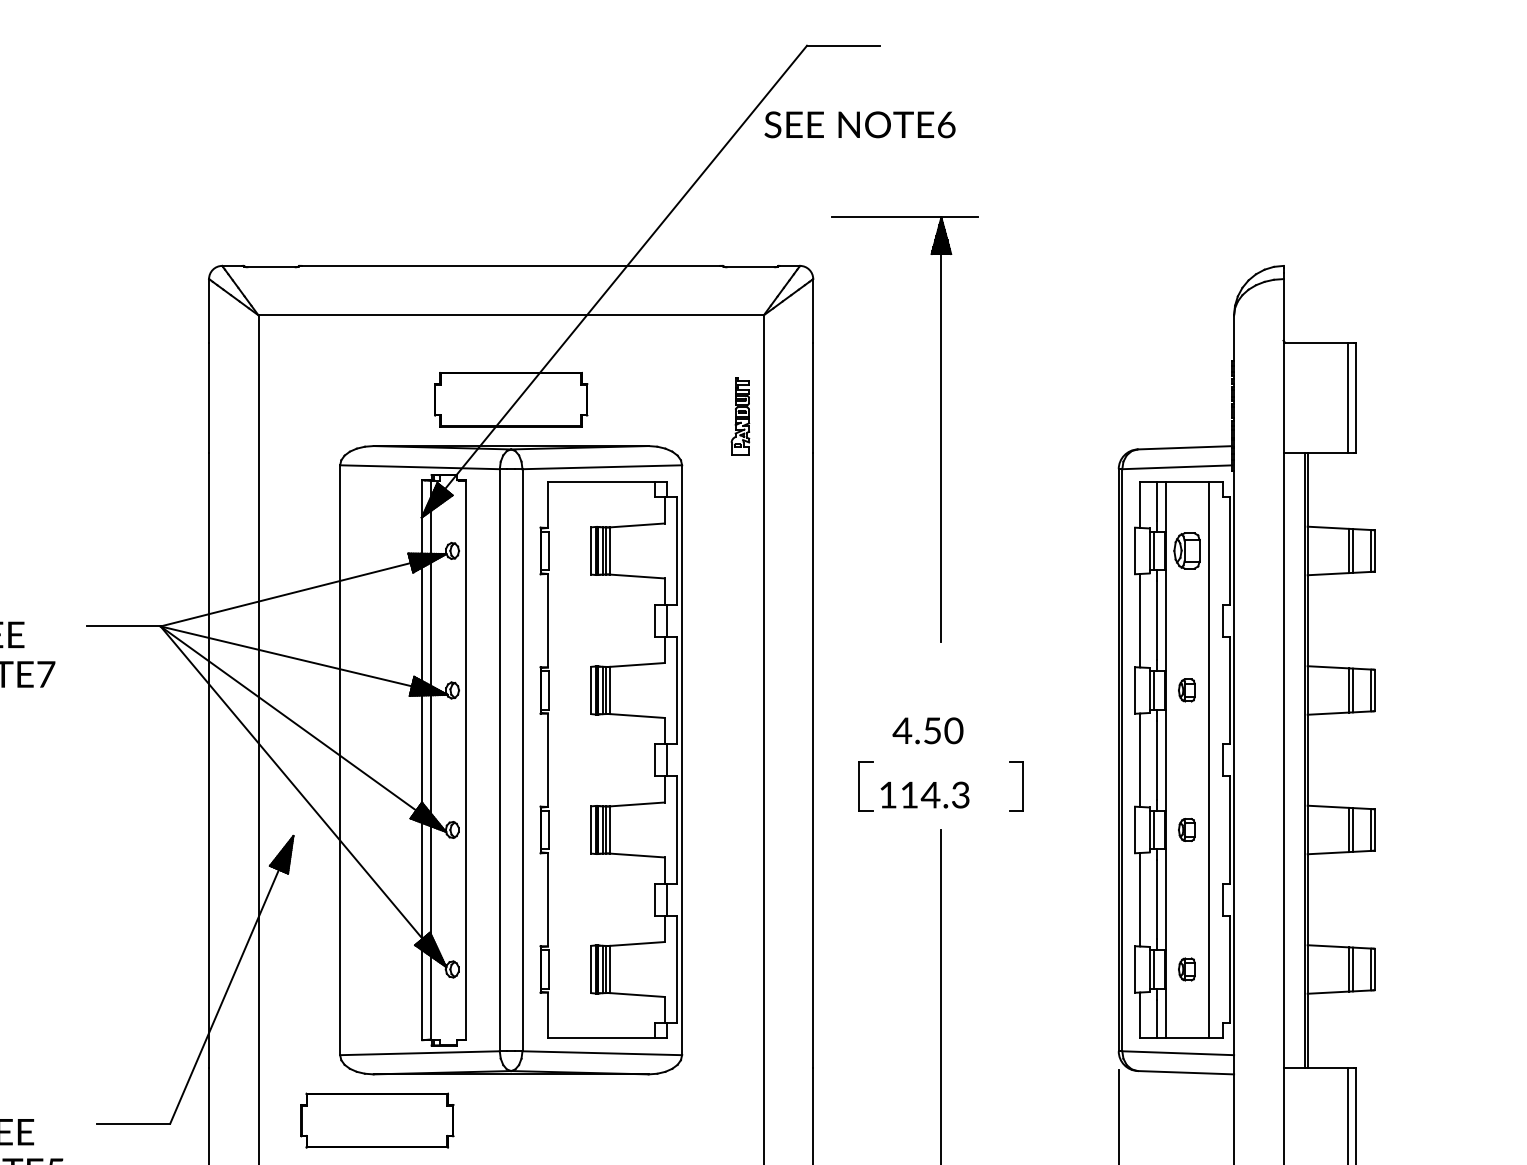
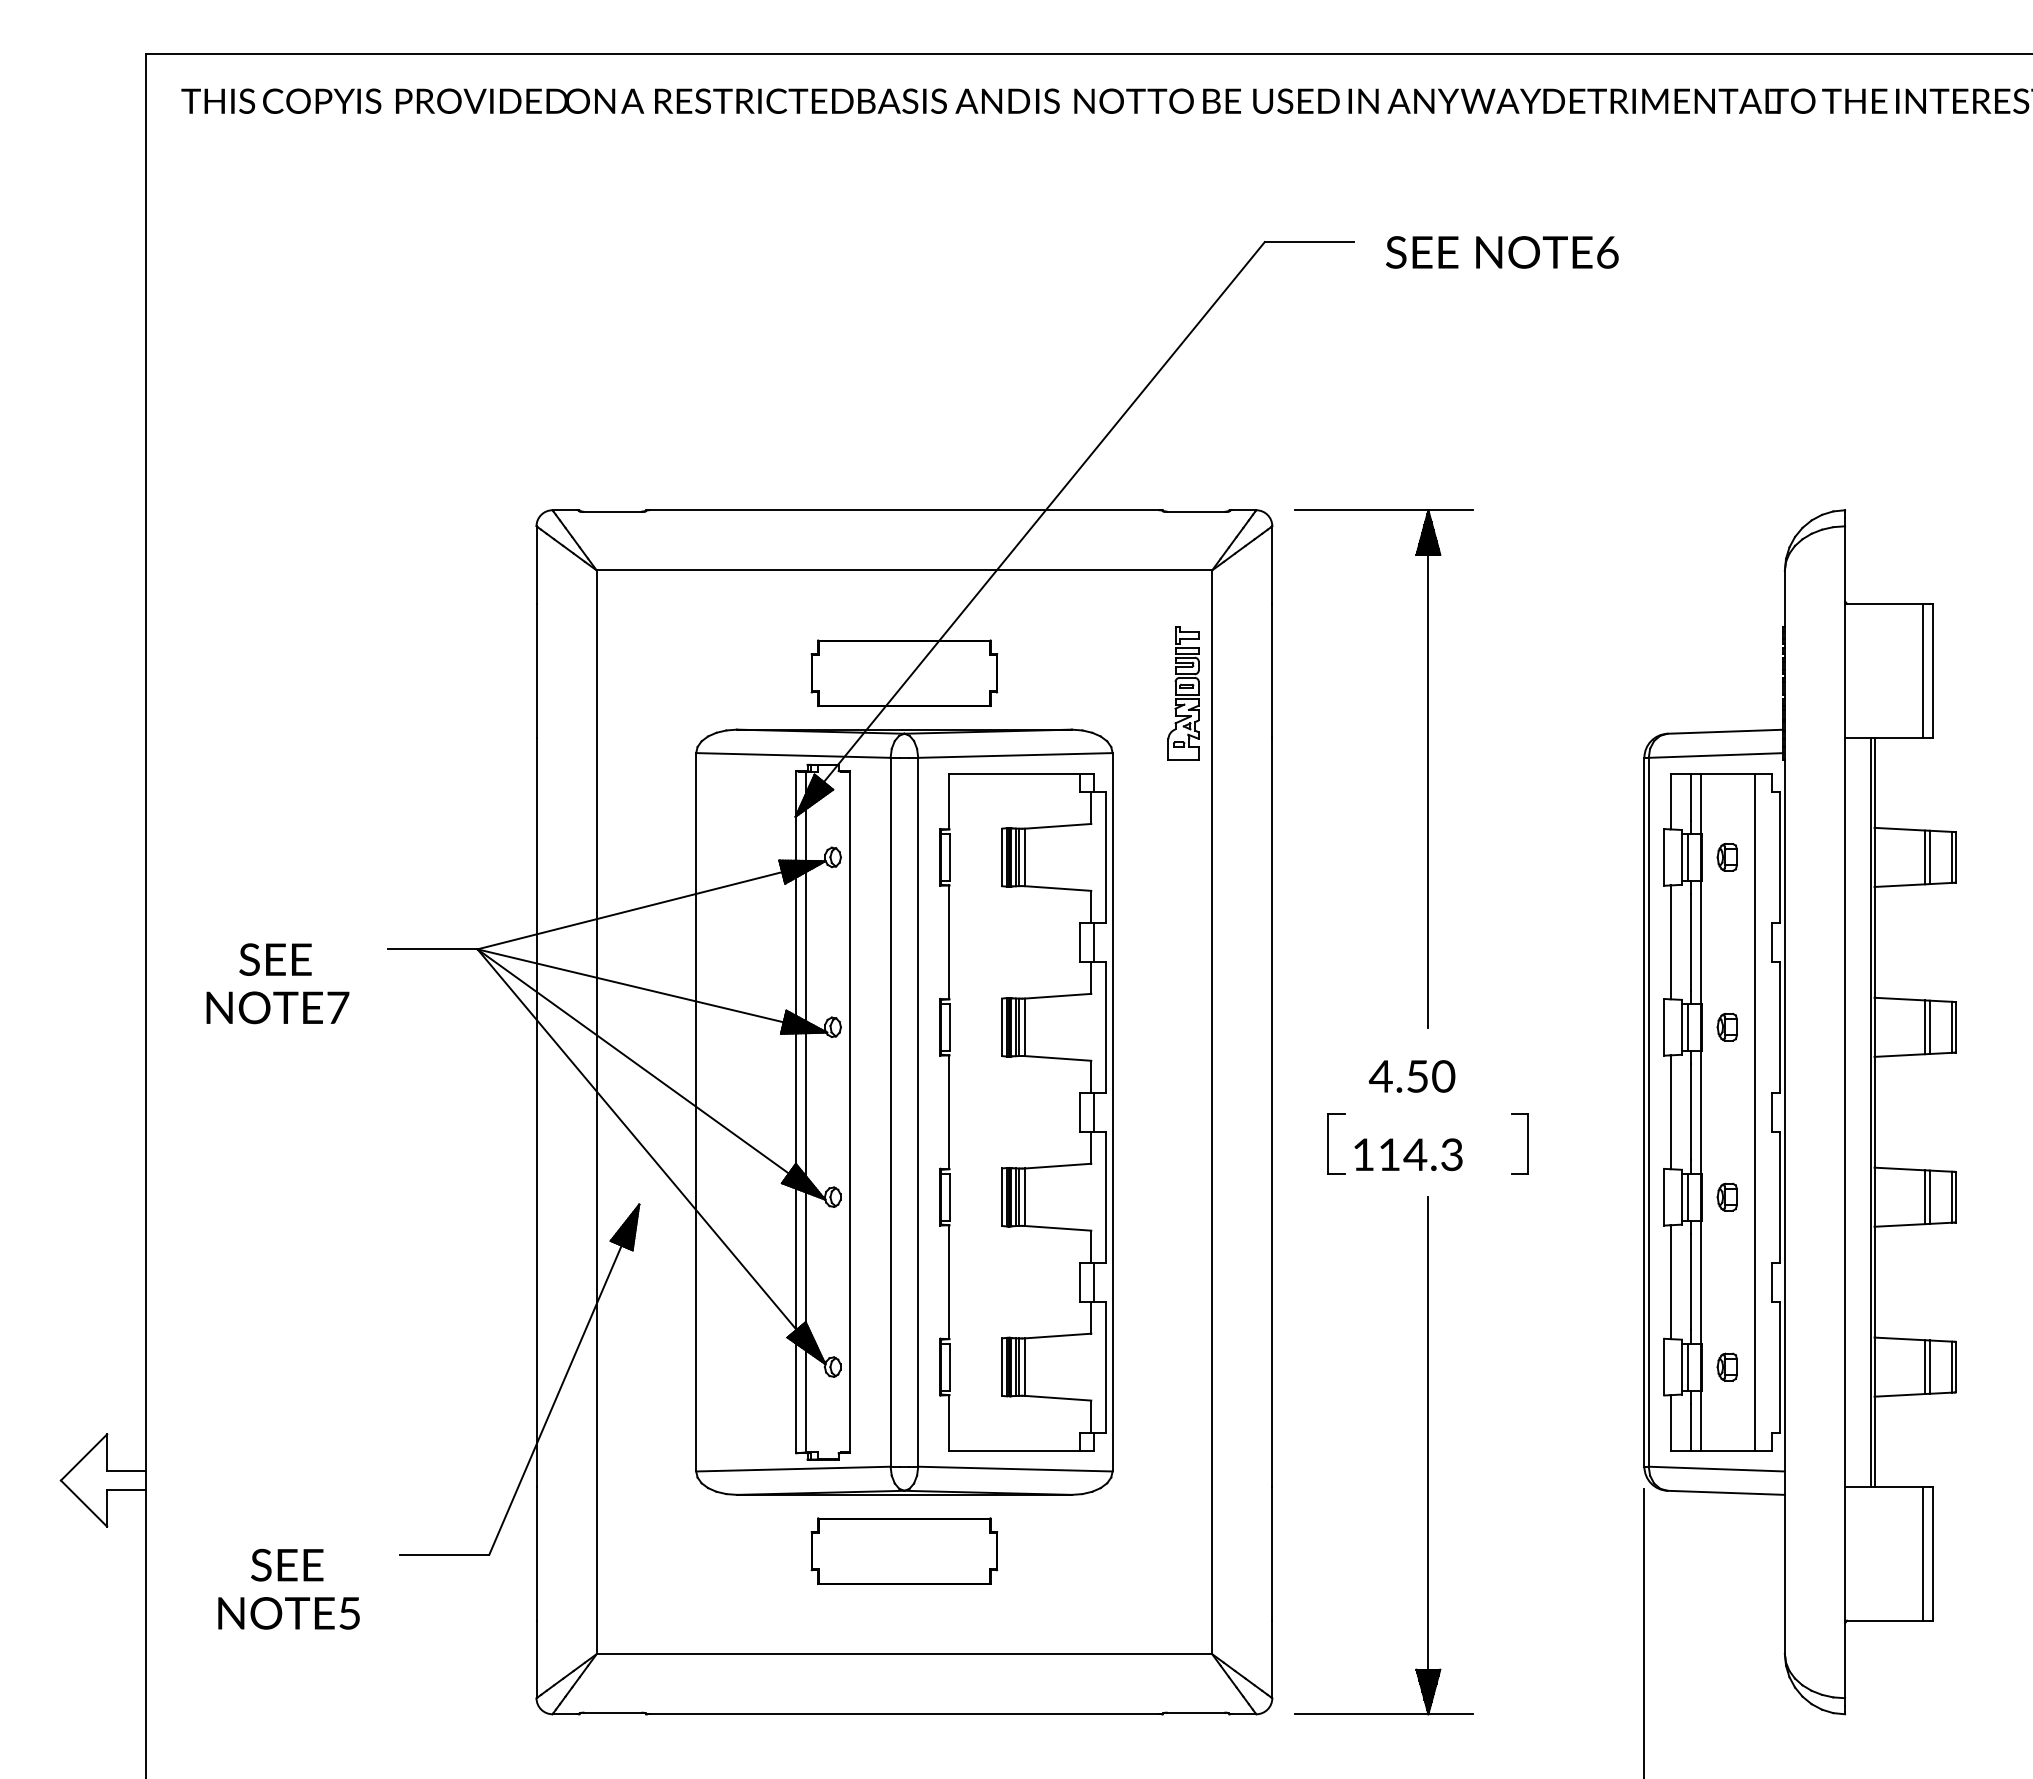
text: (860, 124) -> (1502, 252), moved
part: (740, 416) -> (1183, 693), size x1.43
part: (940, 429) -> (1427, 768), moved
part: (1186, 551) -> (1726, 857), size x0.62
part: (377, 1120) -> (904, 1550), moved

